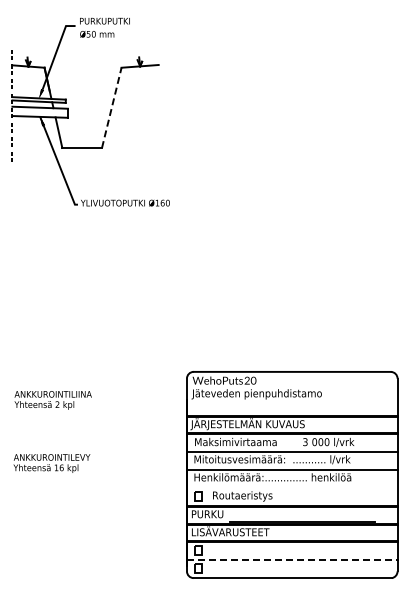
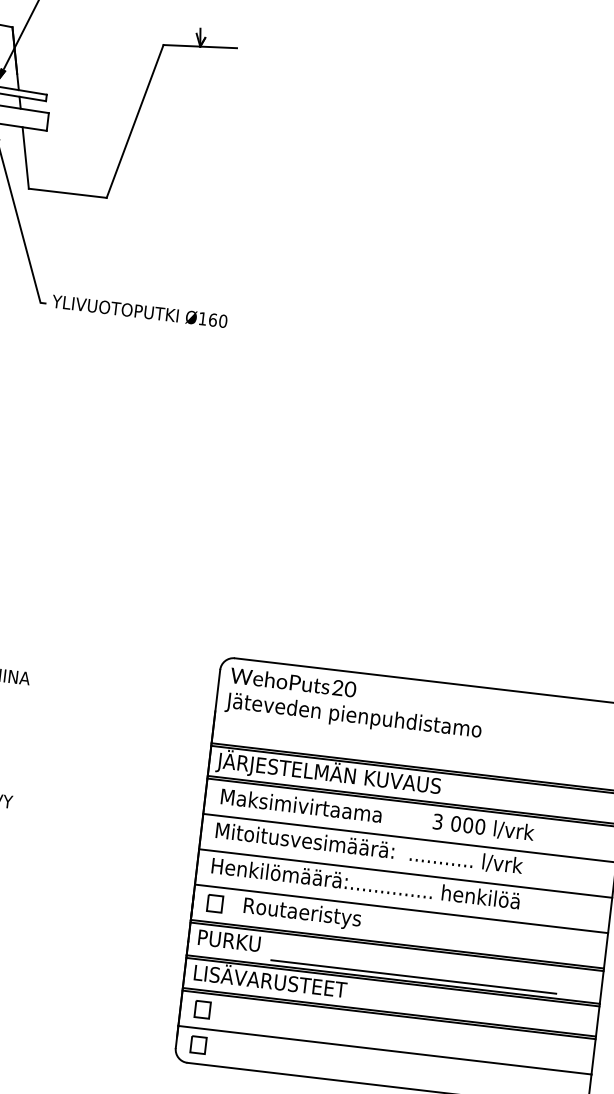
line: (111, 107) -> (134, 120), dashed -> solid
line: (291, 488) -> (399, 909), added
line: (292, 560) -> (385, 1051), dashed -> solid

